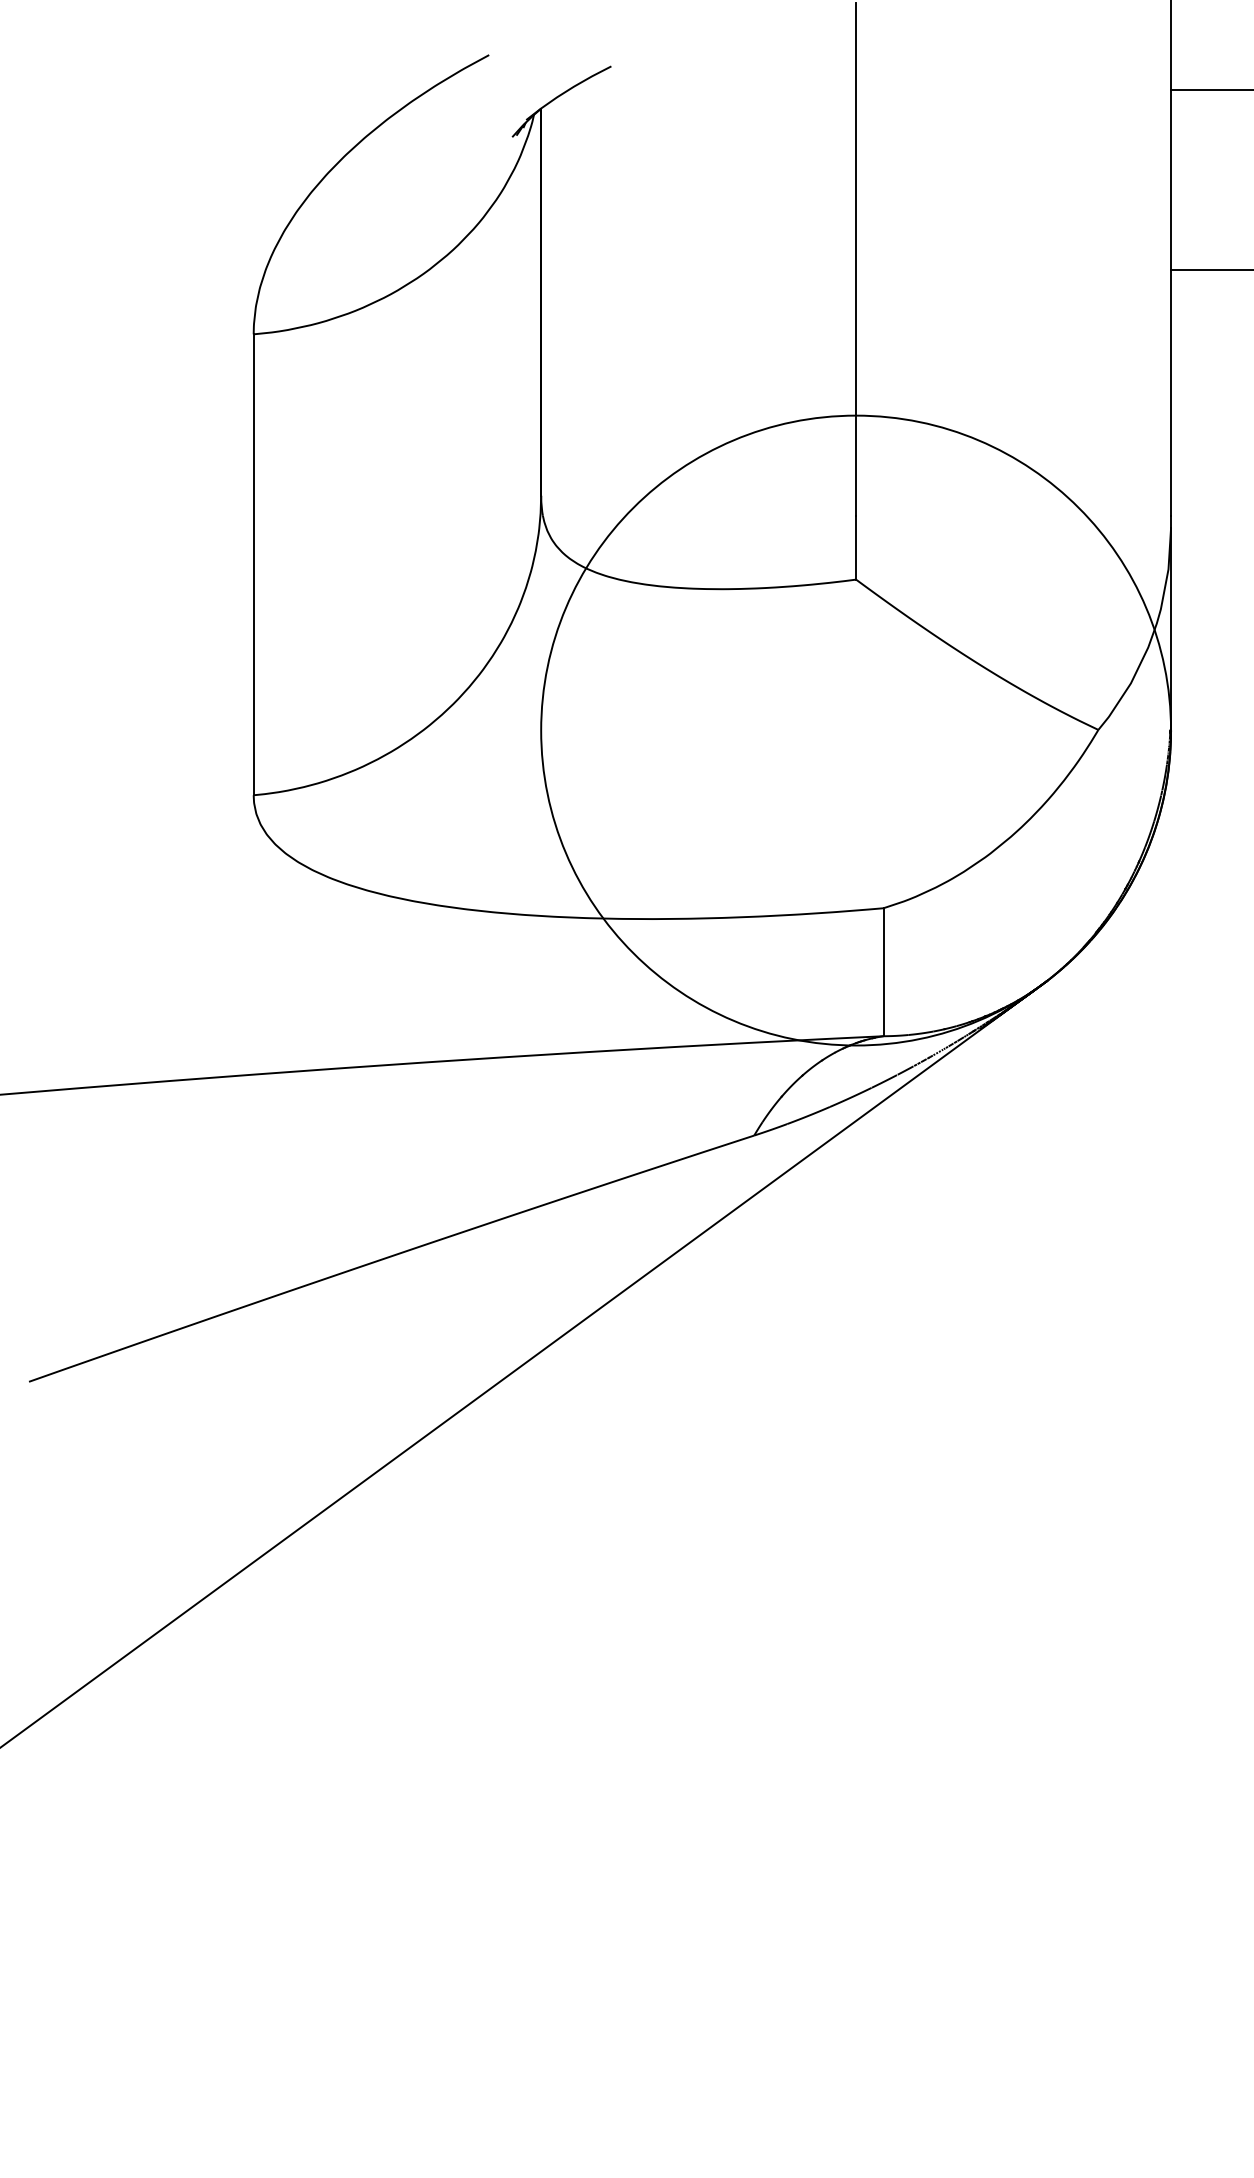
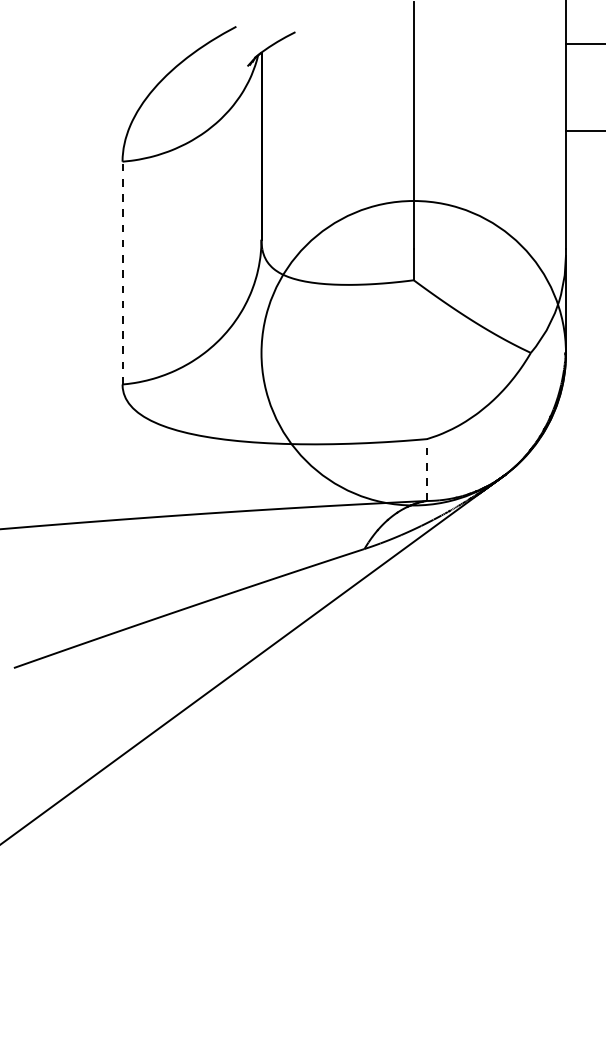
line: (253, 563) -> (122, 272), solid -> dashed
line: (884, 973) -> (427, 470), solid -> dashed

